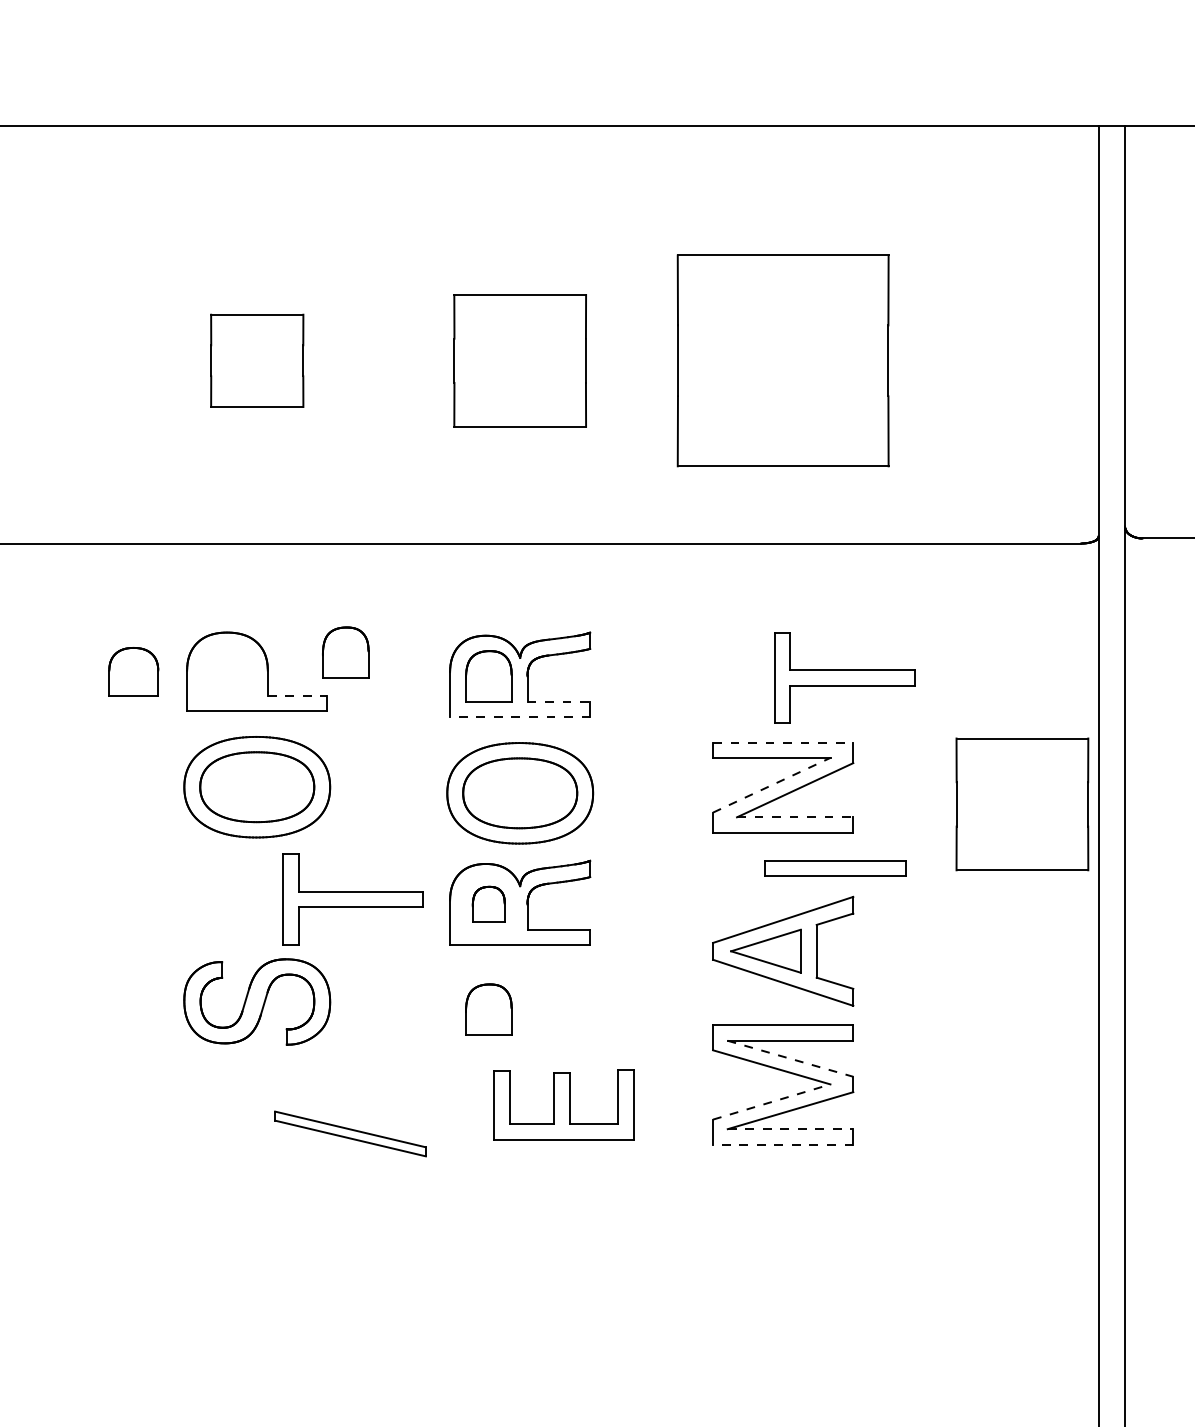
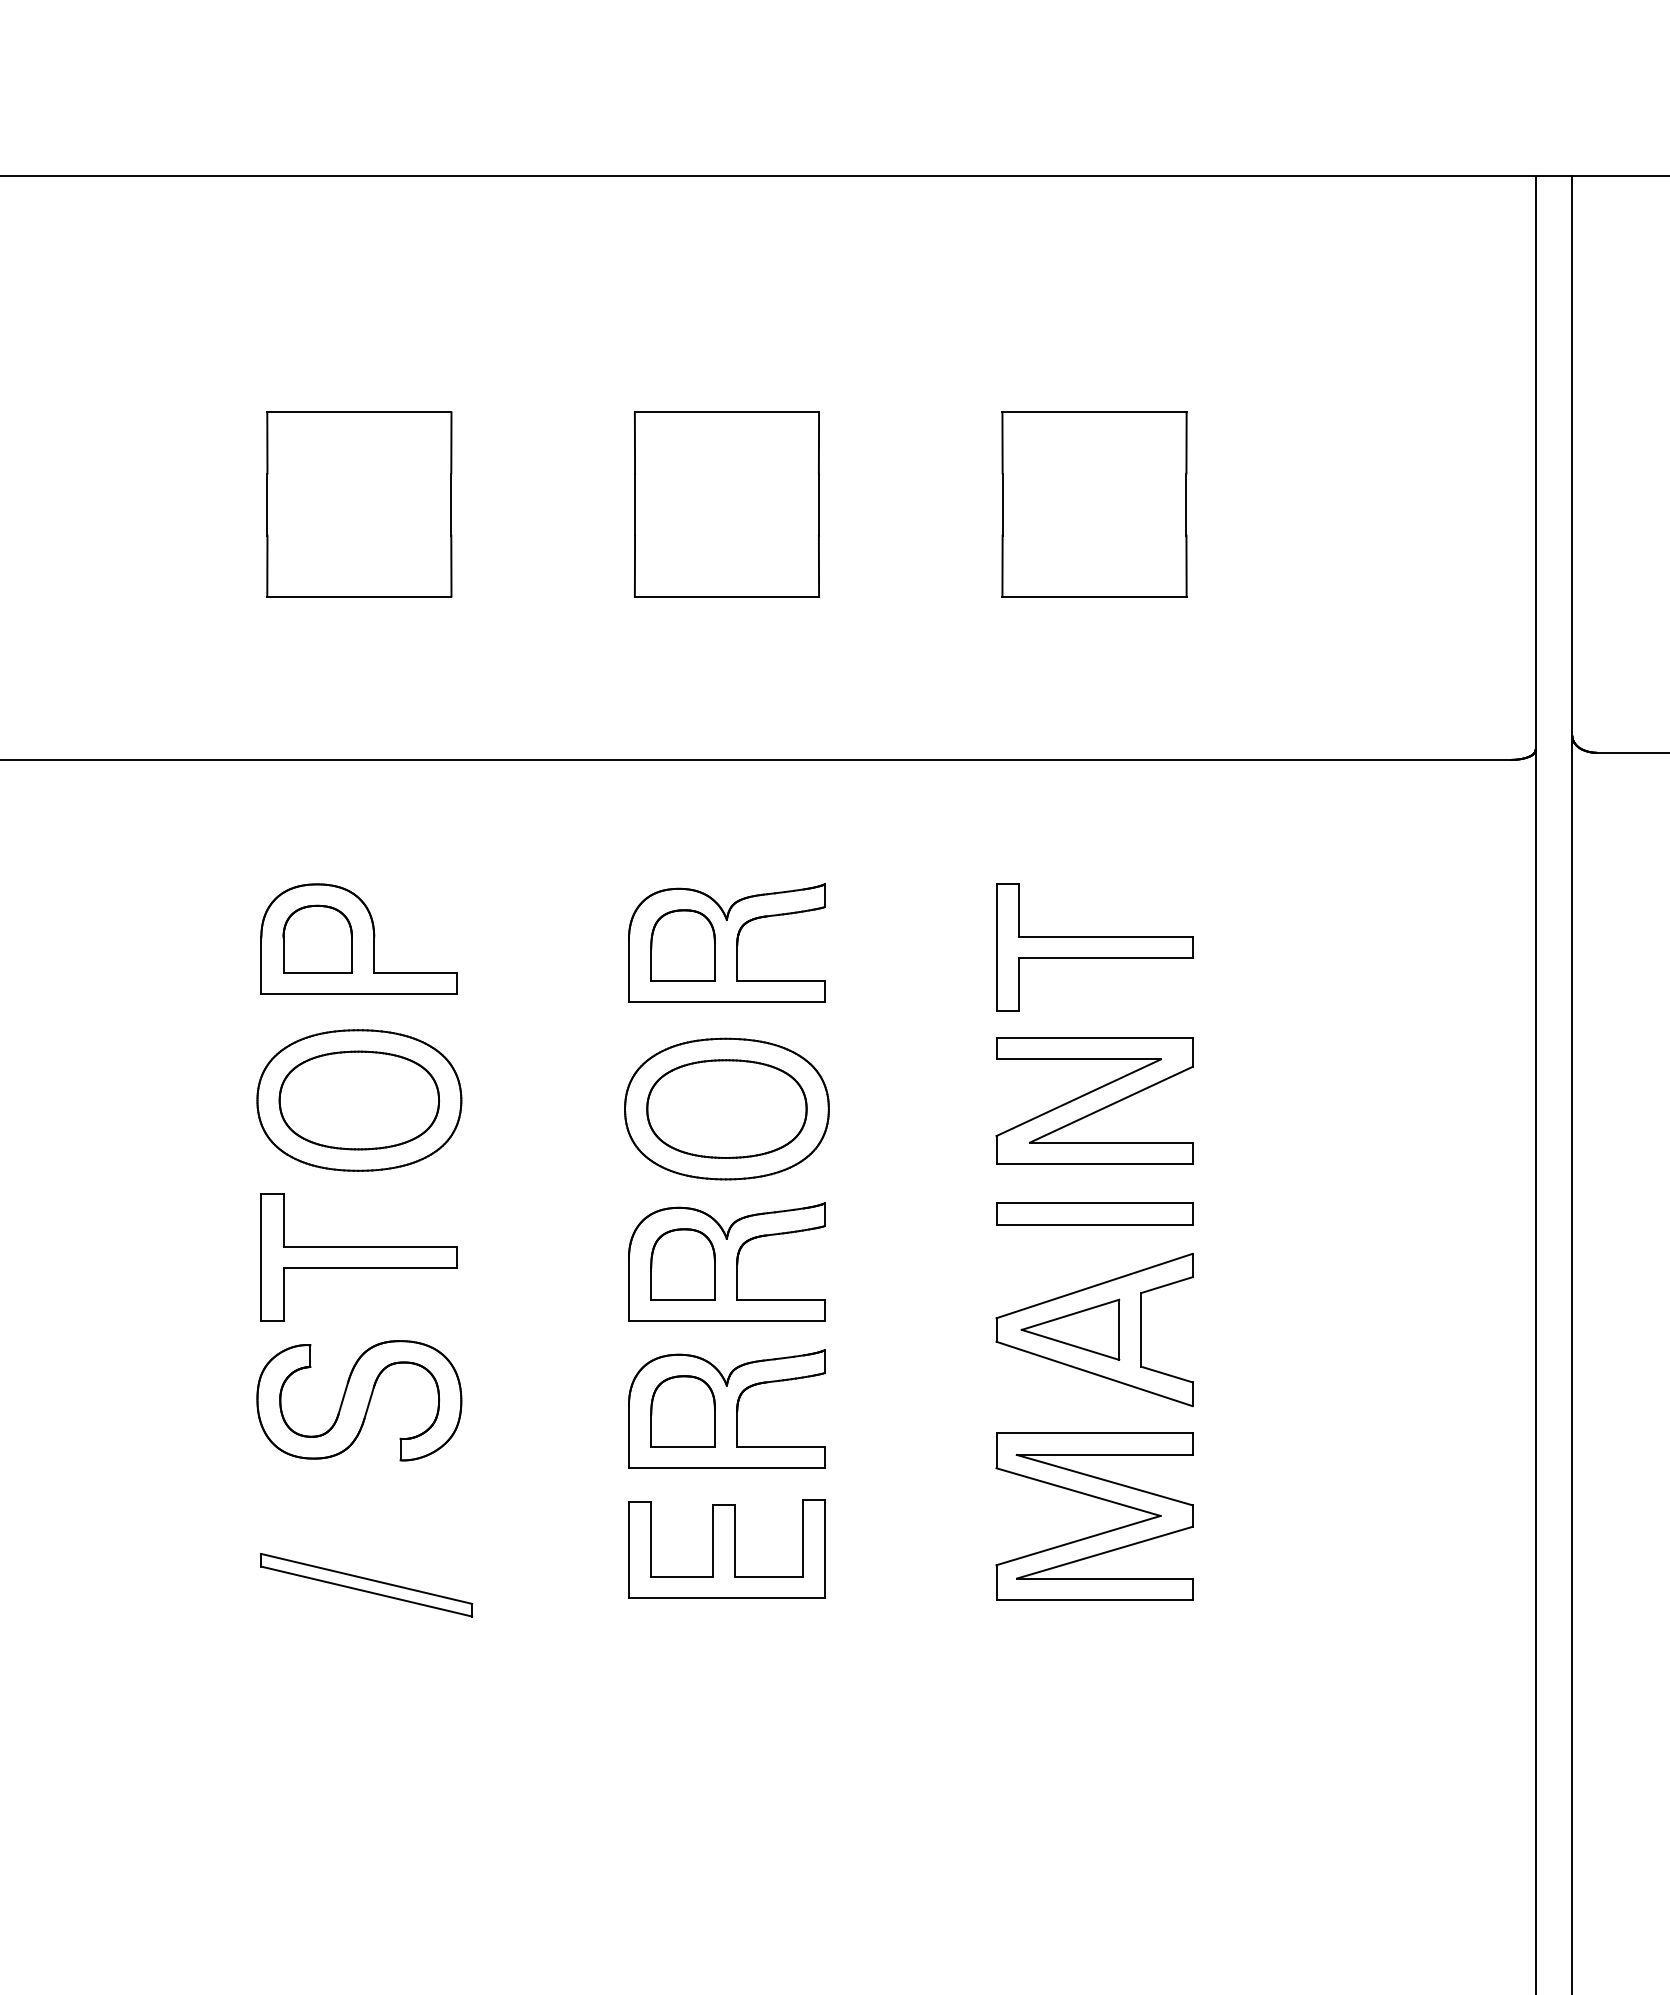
part: (257, 360) -> (359, 504), size x1.43
part: (783, 360) -> (1094, 504), size x0.62
part: (345, 652) -> (482, 912), removed
part: (133, 671) -> (317, 938), moved
part: (844, 677) -> (1094, 947), moved
line: (297, 696) -> (415, 973), dashed -> solid
line: (559, 701) -> (781, 980), dashed -> solid
line: (519, 717) -> (726, 1002), dashed -> solid
line: (783, 742) -> (1095, 1038), dashed -> solid
line: (771, 785) -> (1078, 1097), dashed -> solid
part: (1022, 804) -> (1428, 1124), removed
line: (795, 817) -> (1111, 1142), dashed -> solid
part: (835, 868) -> (1094, 1213), moved
part: (352, 899) -> (358, 1257), moved
part: (488, 904) -> (682, 1264), size x1.43
part: (519, 1007) -> (726, 1408), added
line: (791, 1059) -> (1105, 1480), dashed -> solid
line: (771, 1101) -> (1078, 1540), dashed -> solid
part: (563, 1104) -> (726, 1548), moved
line: (790, 1129) -> (1104, 1578), dashed -> solid
part: (350, 1134) -> (366, 1585), moved
line: (783, 1144) -> (1094, 1599), dashed -> solid

